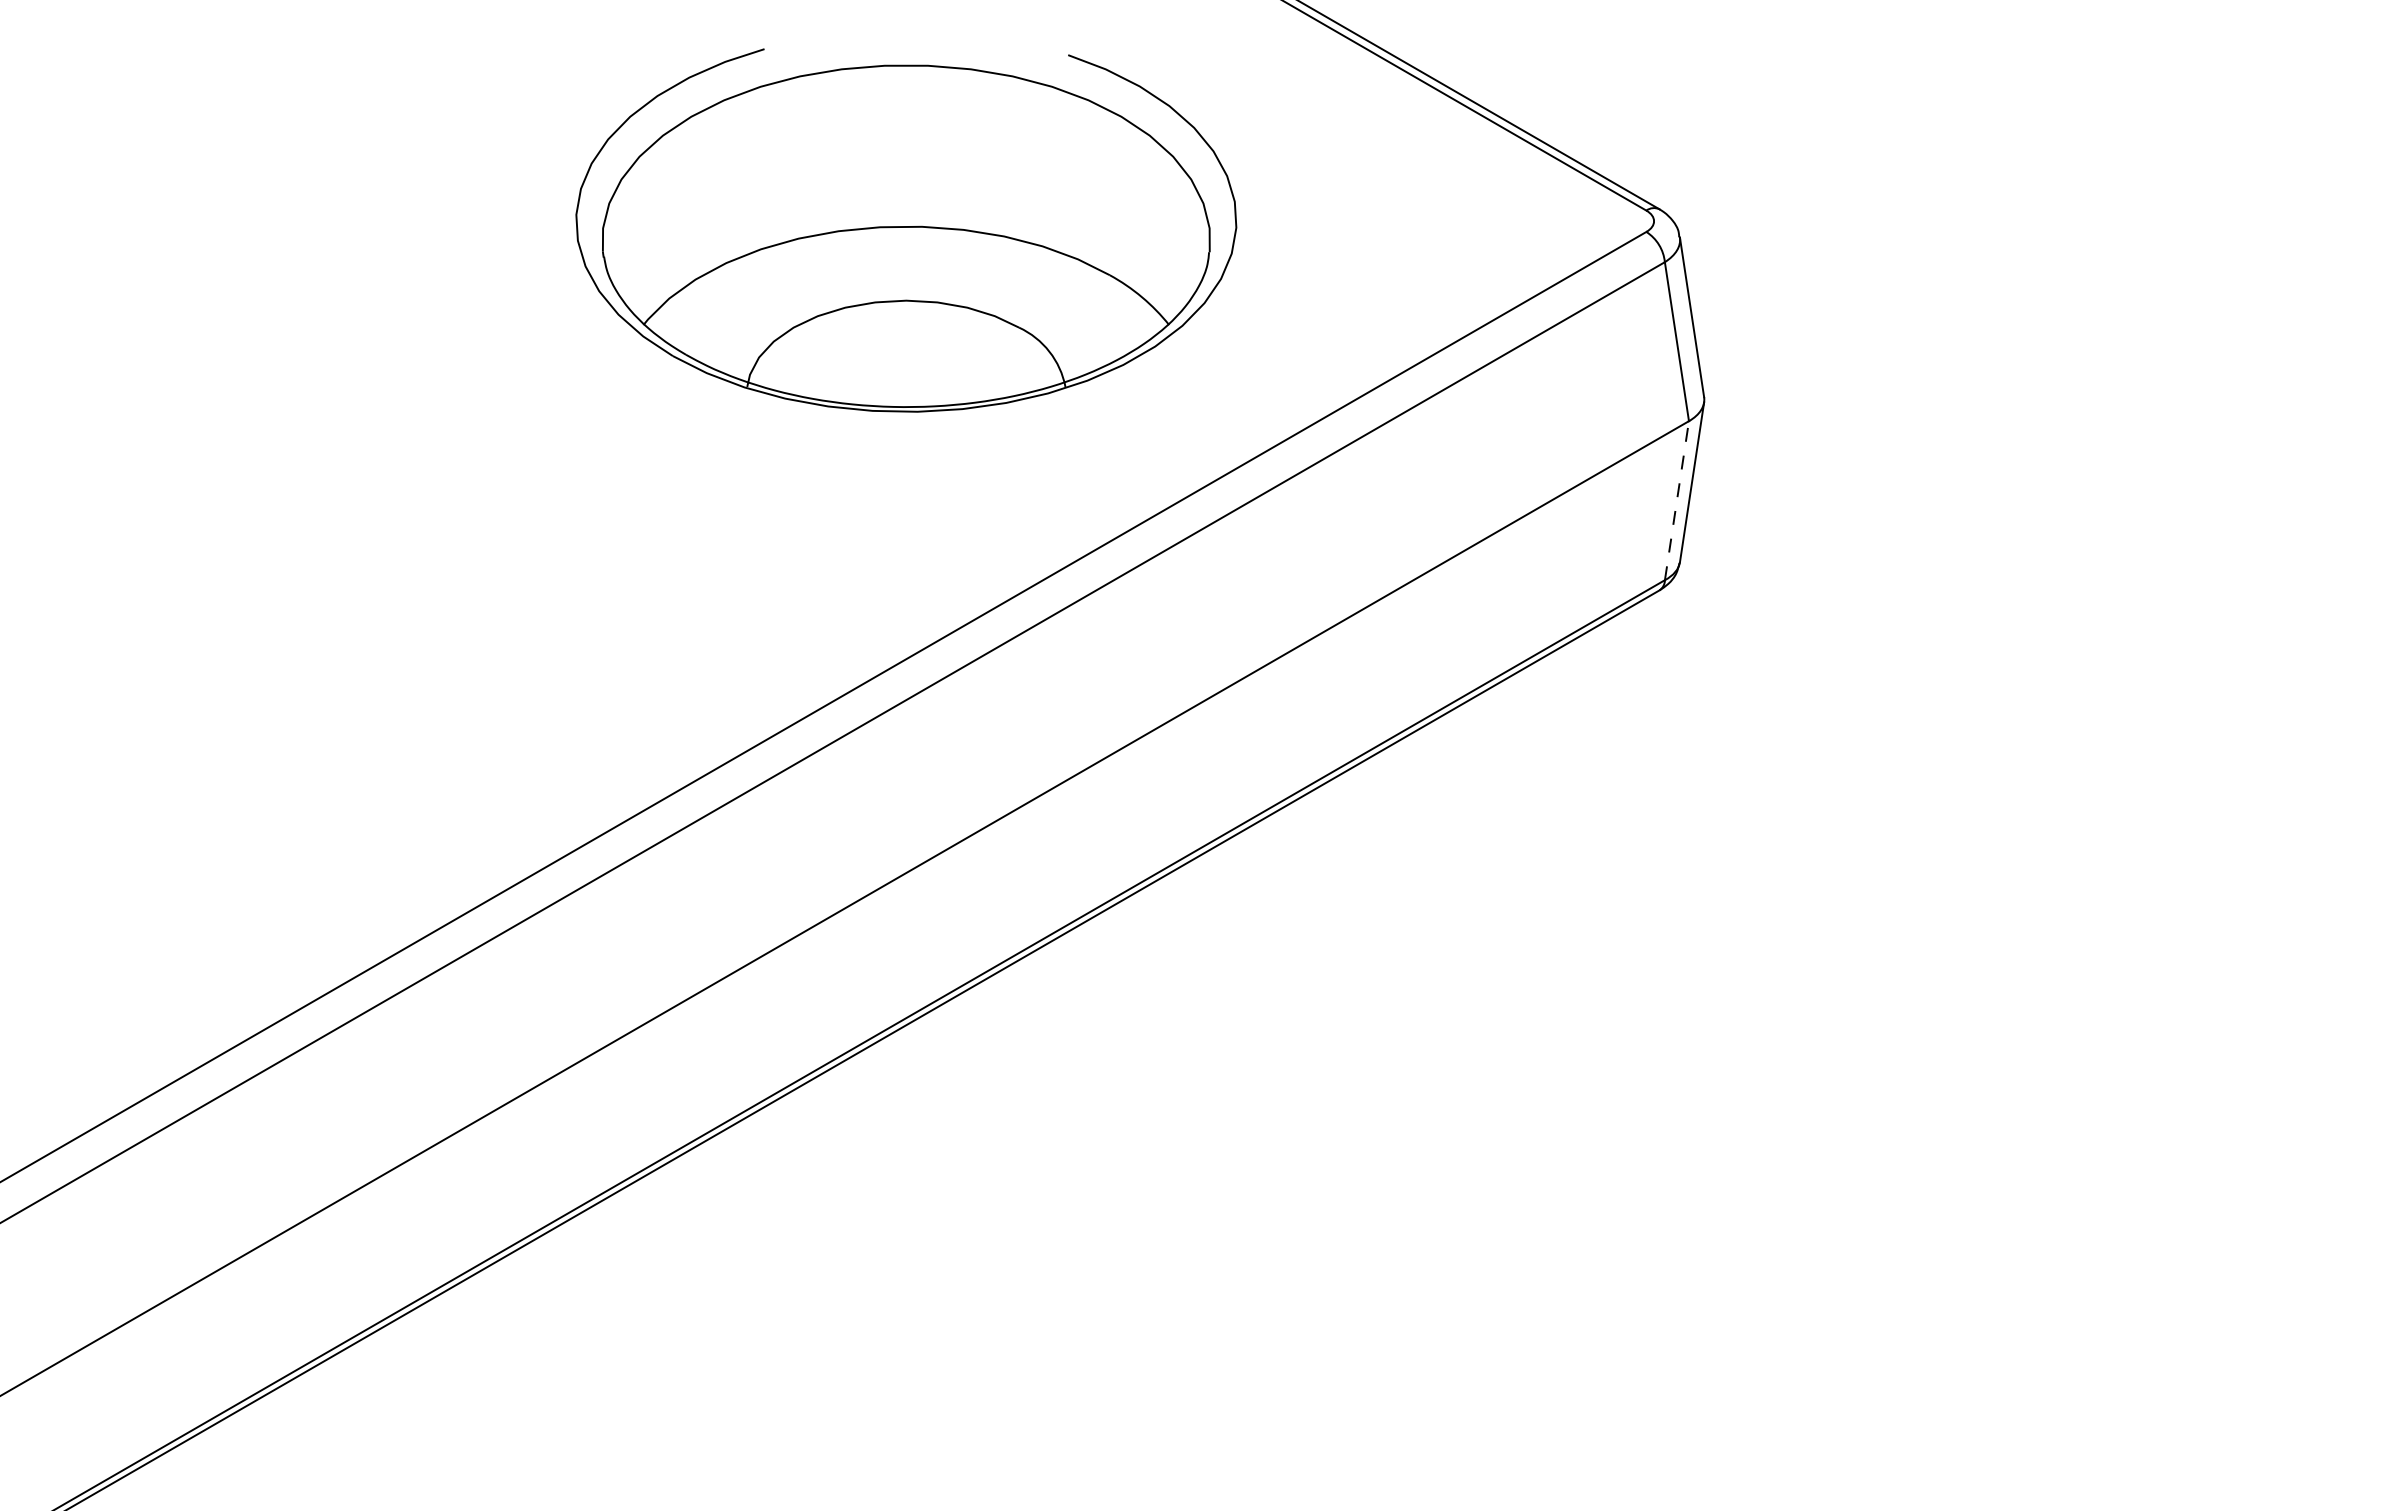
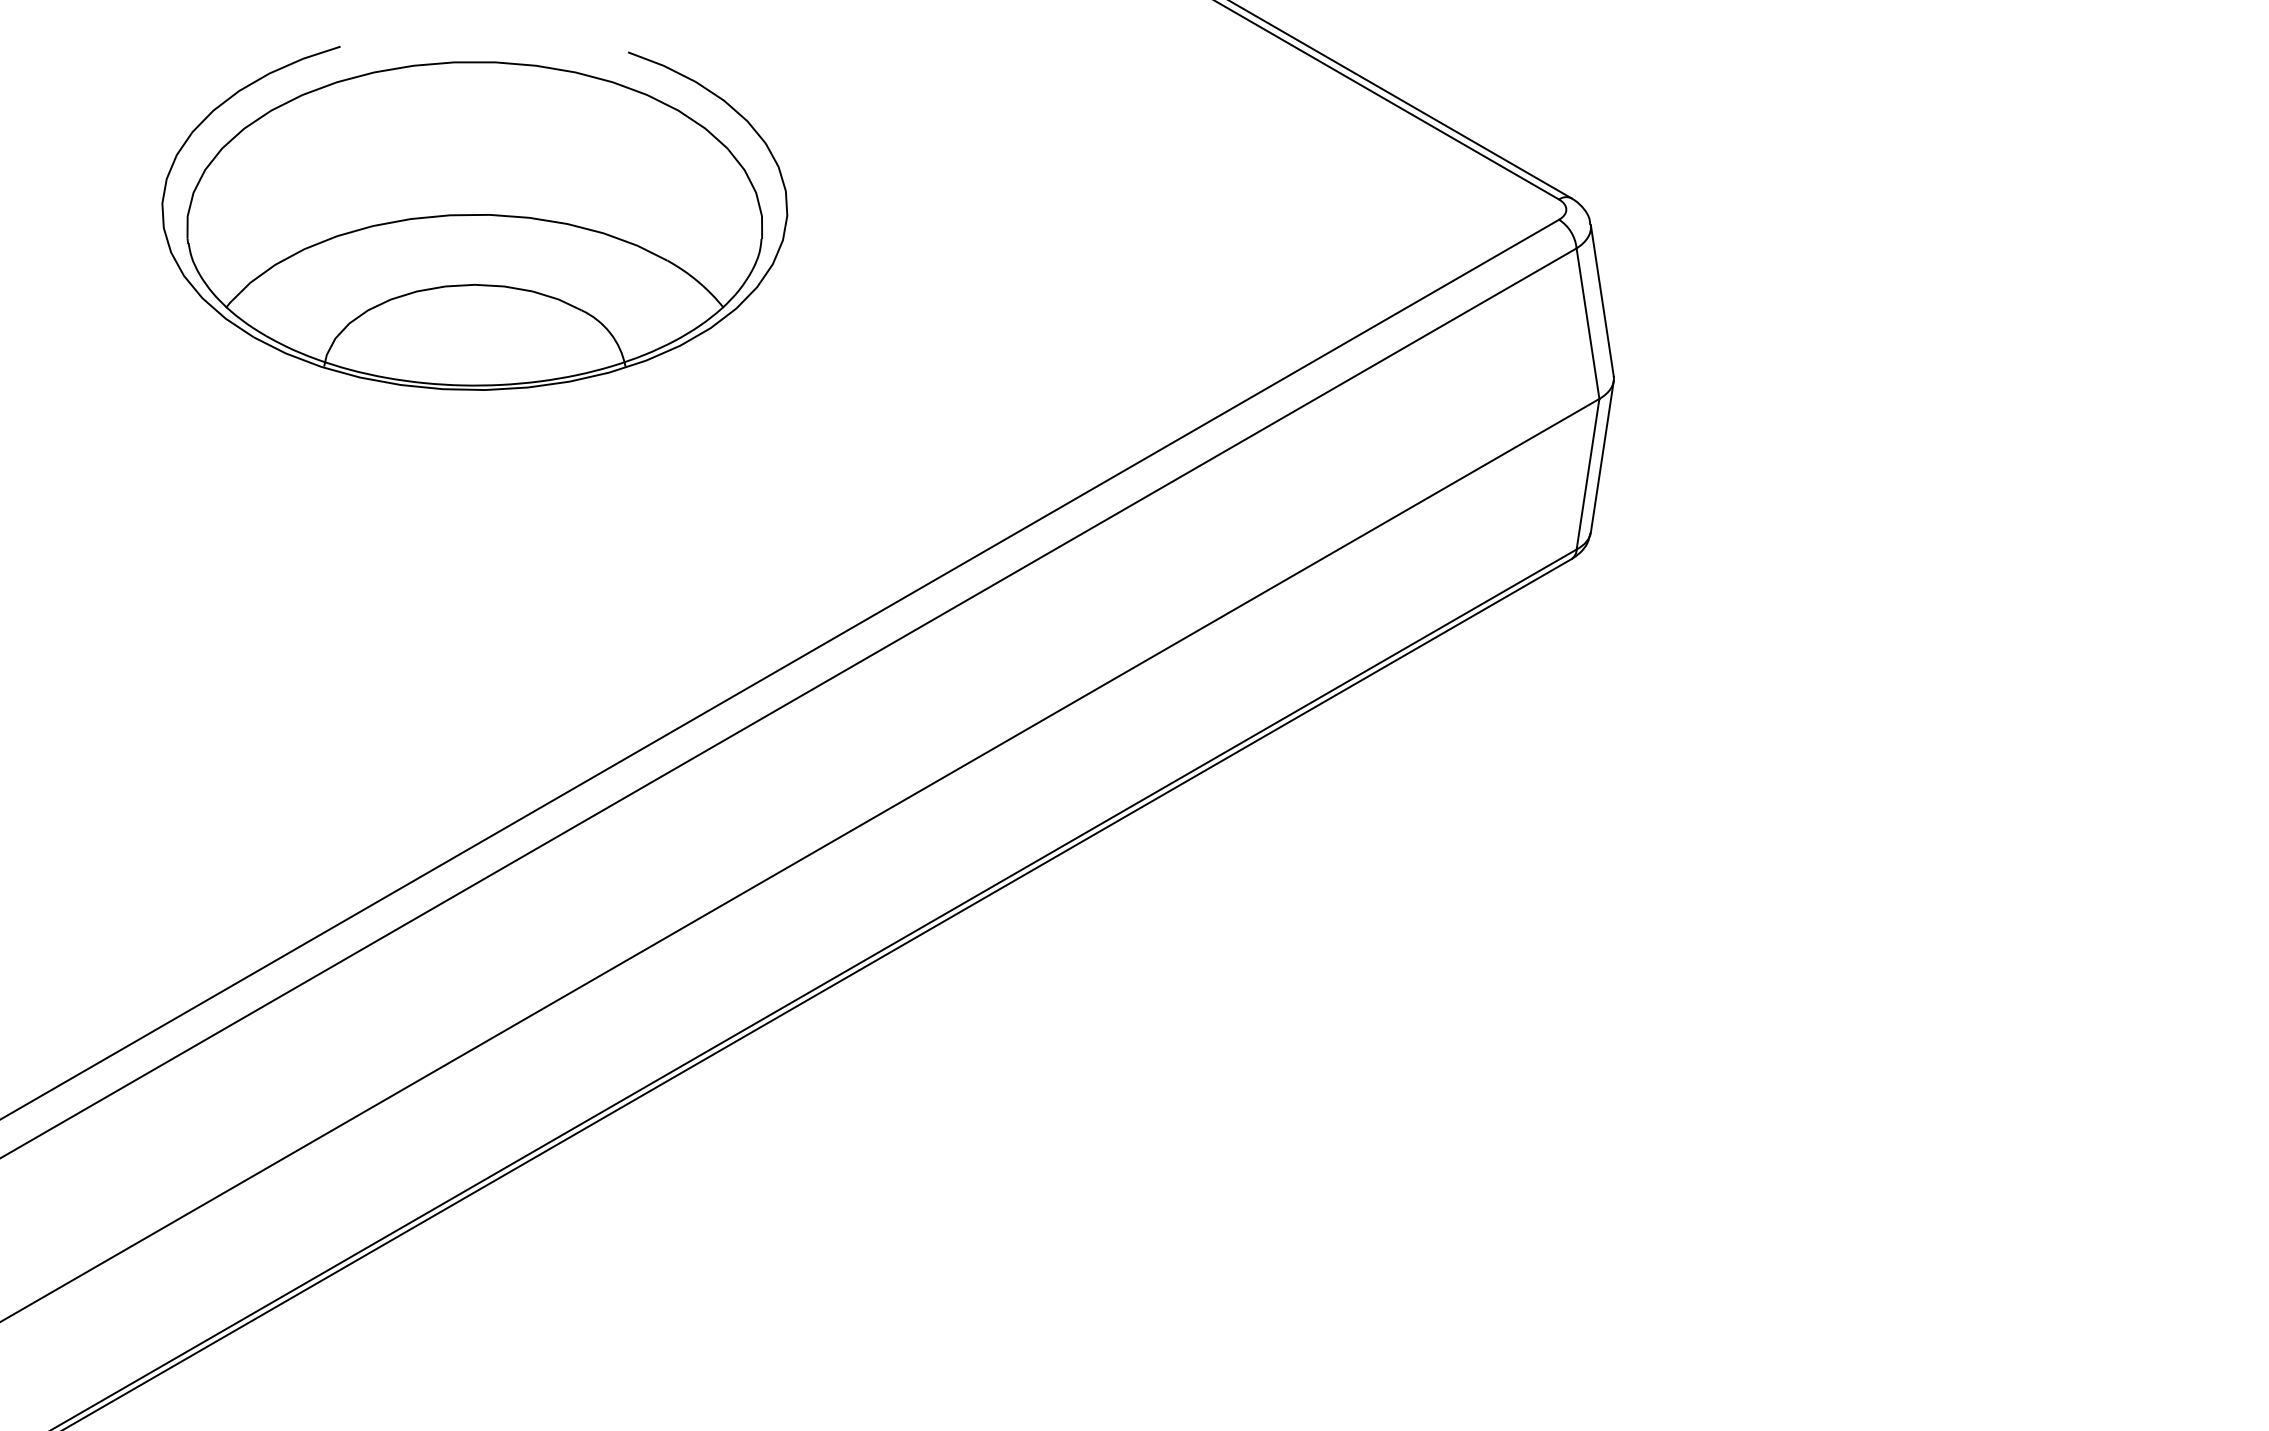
part: (906, 230) -> (474, 218), moved
line: (1677, 500) -> (1588, 474), dashed -> solid

